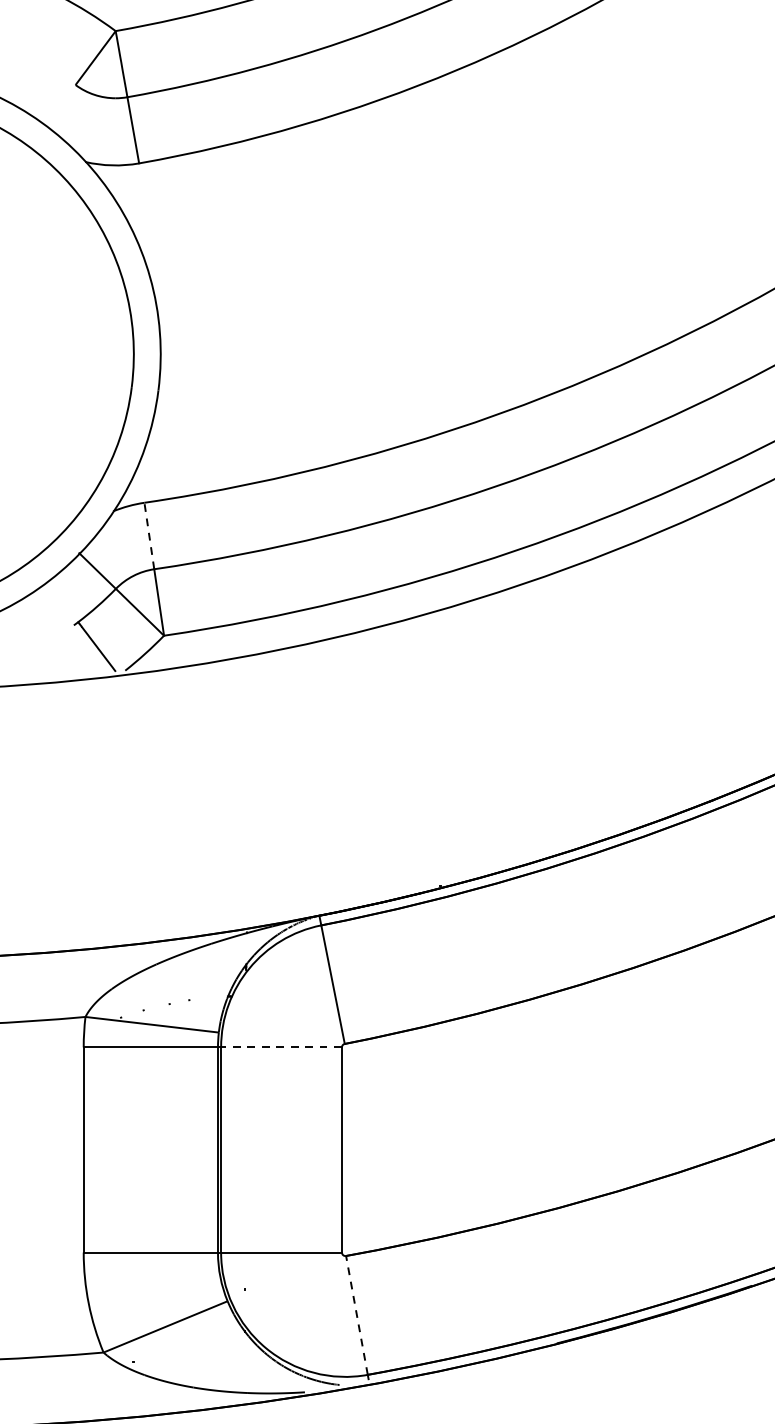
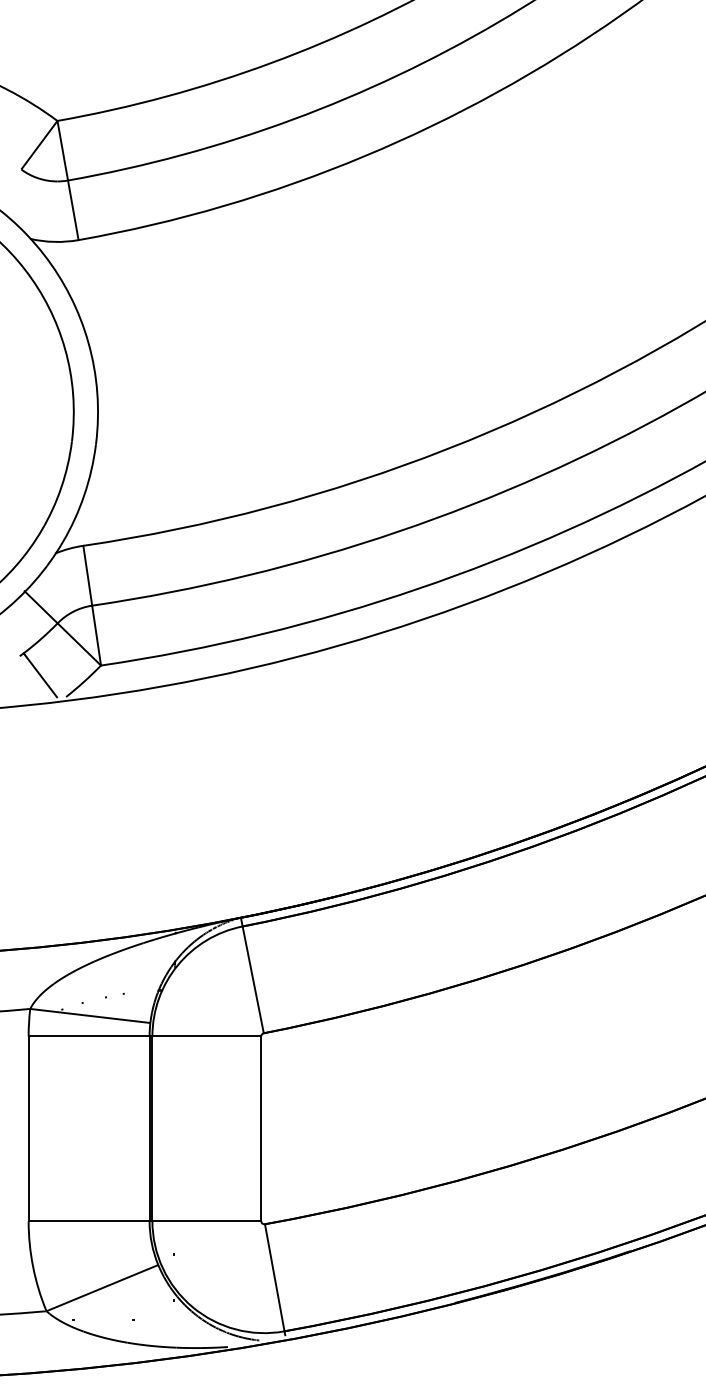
line: (149, 535) -> (87, 575), dashed -> solid
line: (281, 1047) -> (206, 1036), dashed -> solid
line: (356, 1315) -> (274, 1277), dashed -> solid

